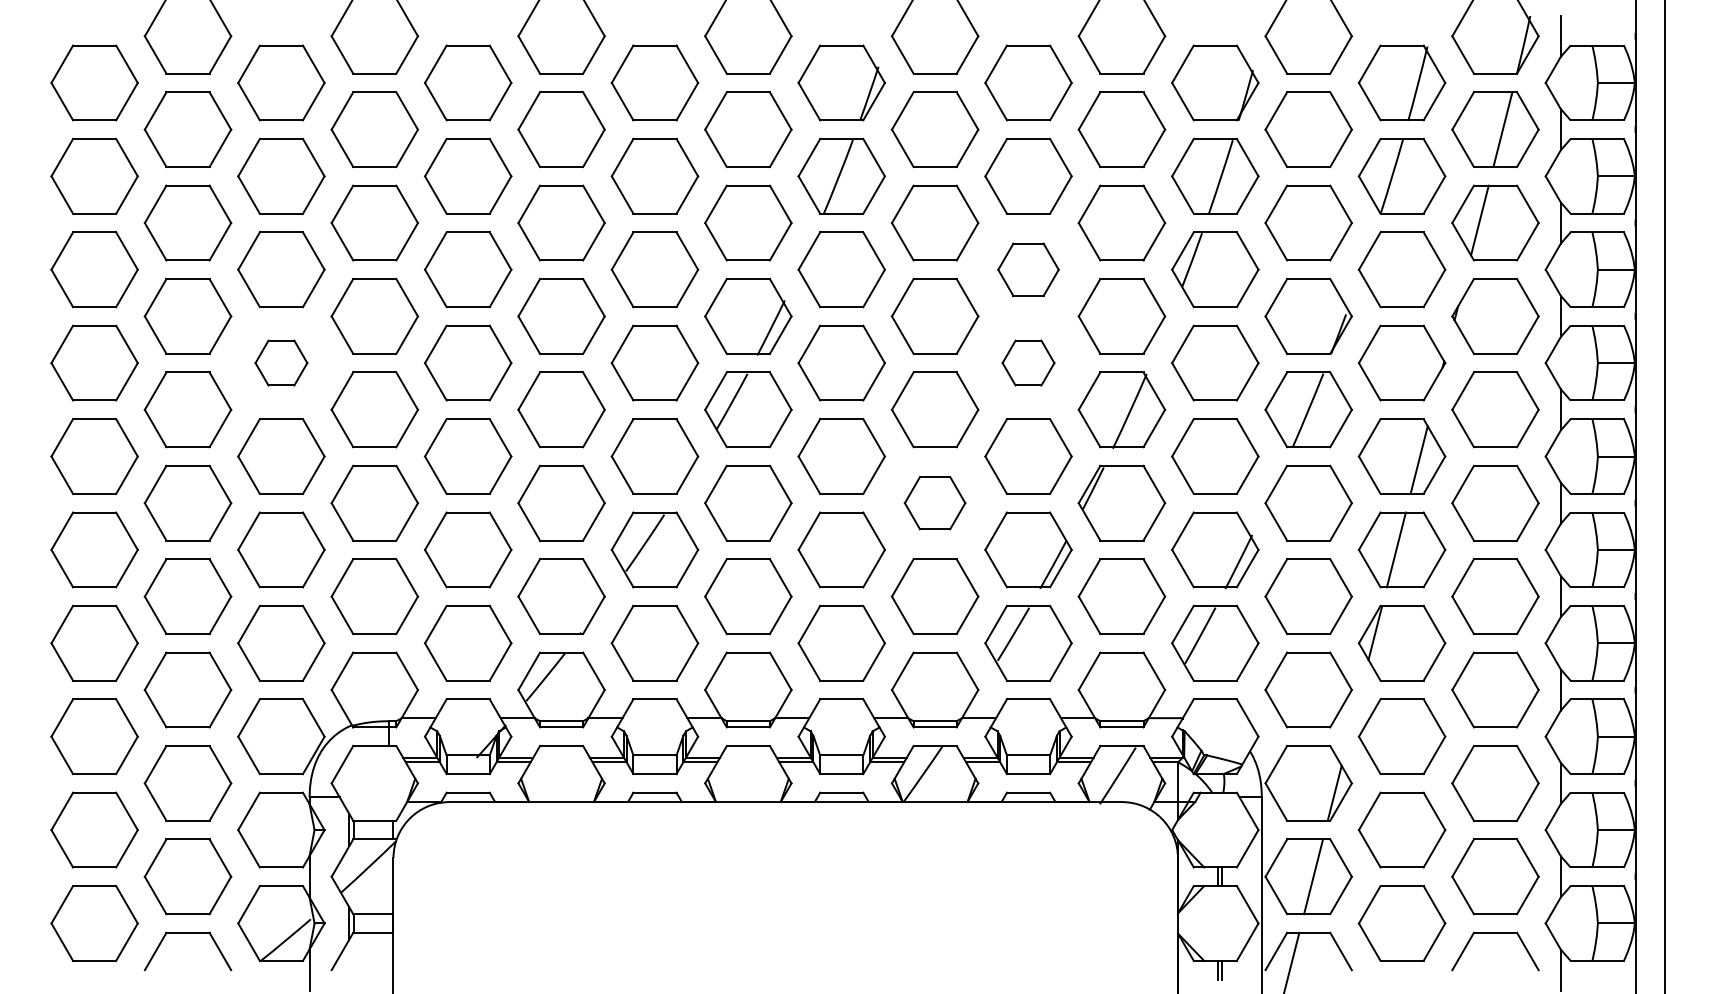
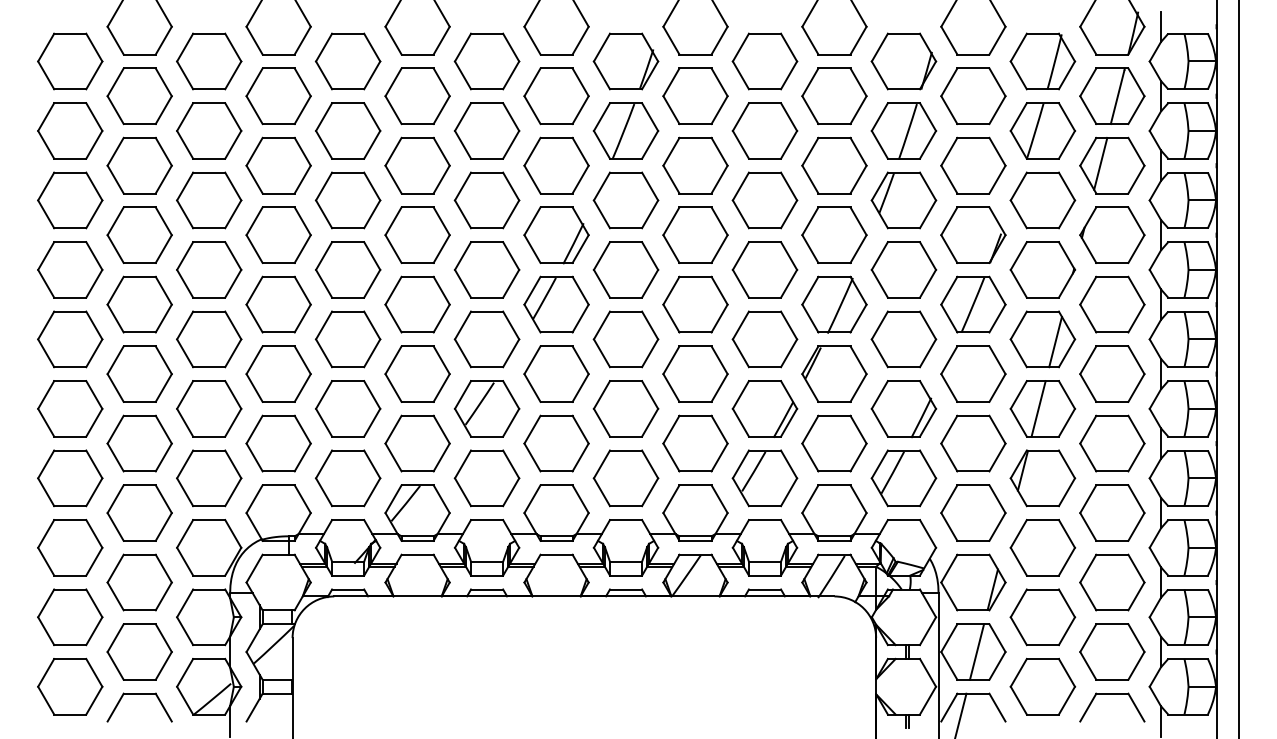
part: (1028, 269) -> (764, 200), size x1.43
part: (281, 362) -> (209, 269), size x1.67
part: (1028, 362) -> (764, 269), size x1.67
part: (934, 502) -> (695, 373), size x1.43

